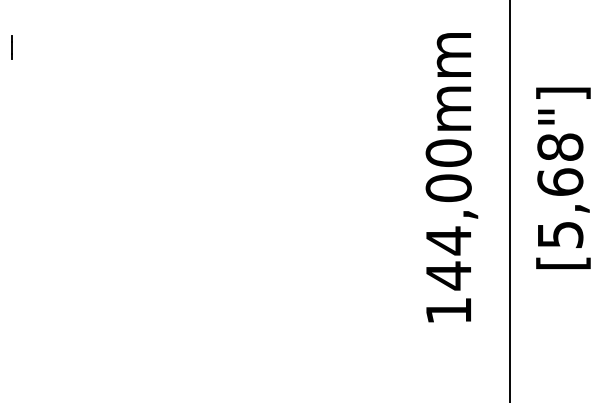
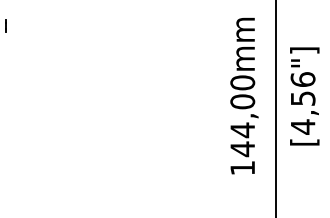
text: (559, 191) -> (302, 103), [5,68"] -> [4,56"]

